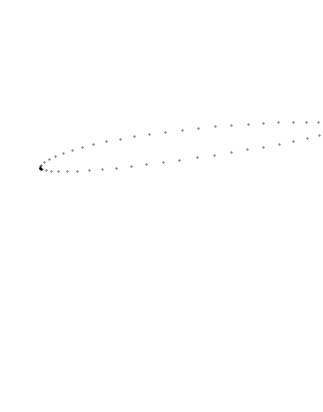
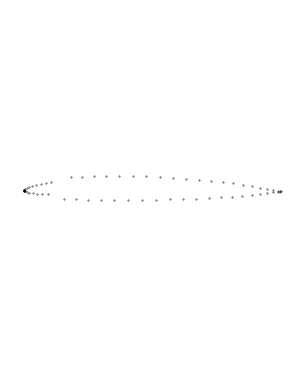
part: (66, 160) -> (37, 188), size x0.6

